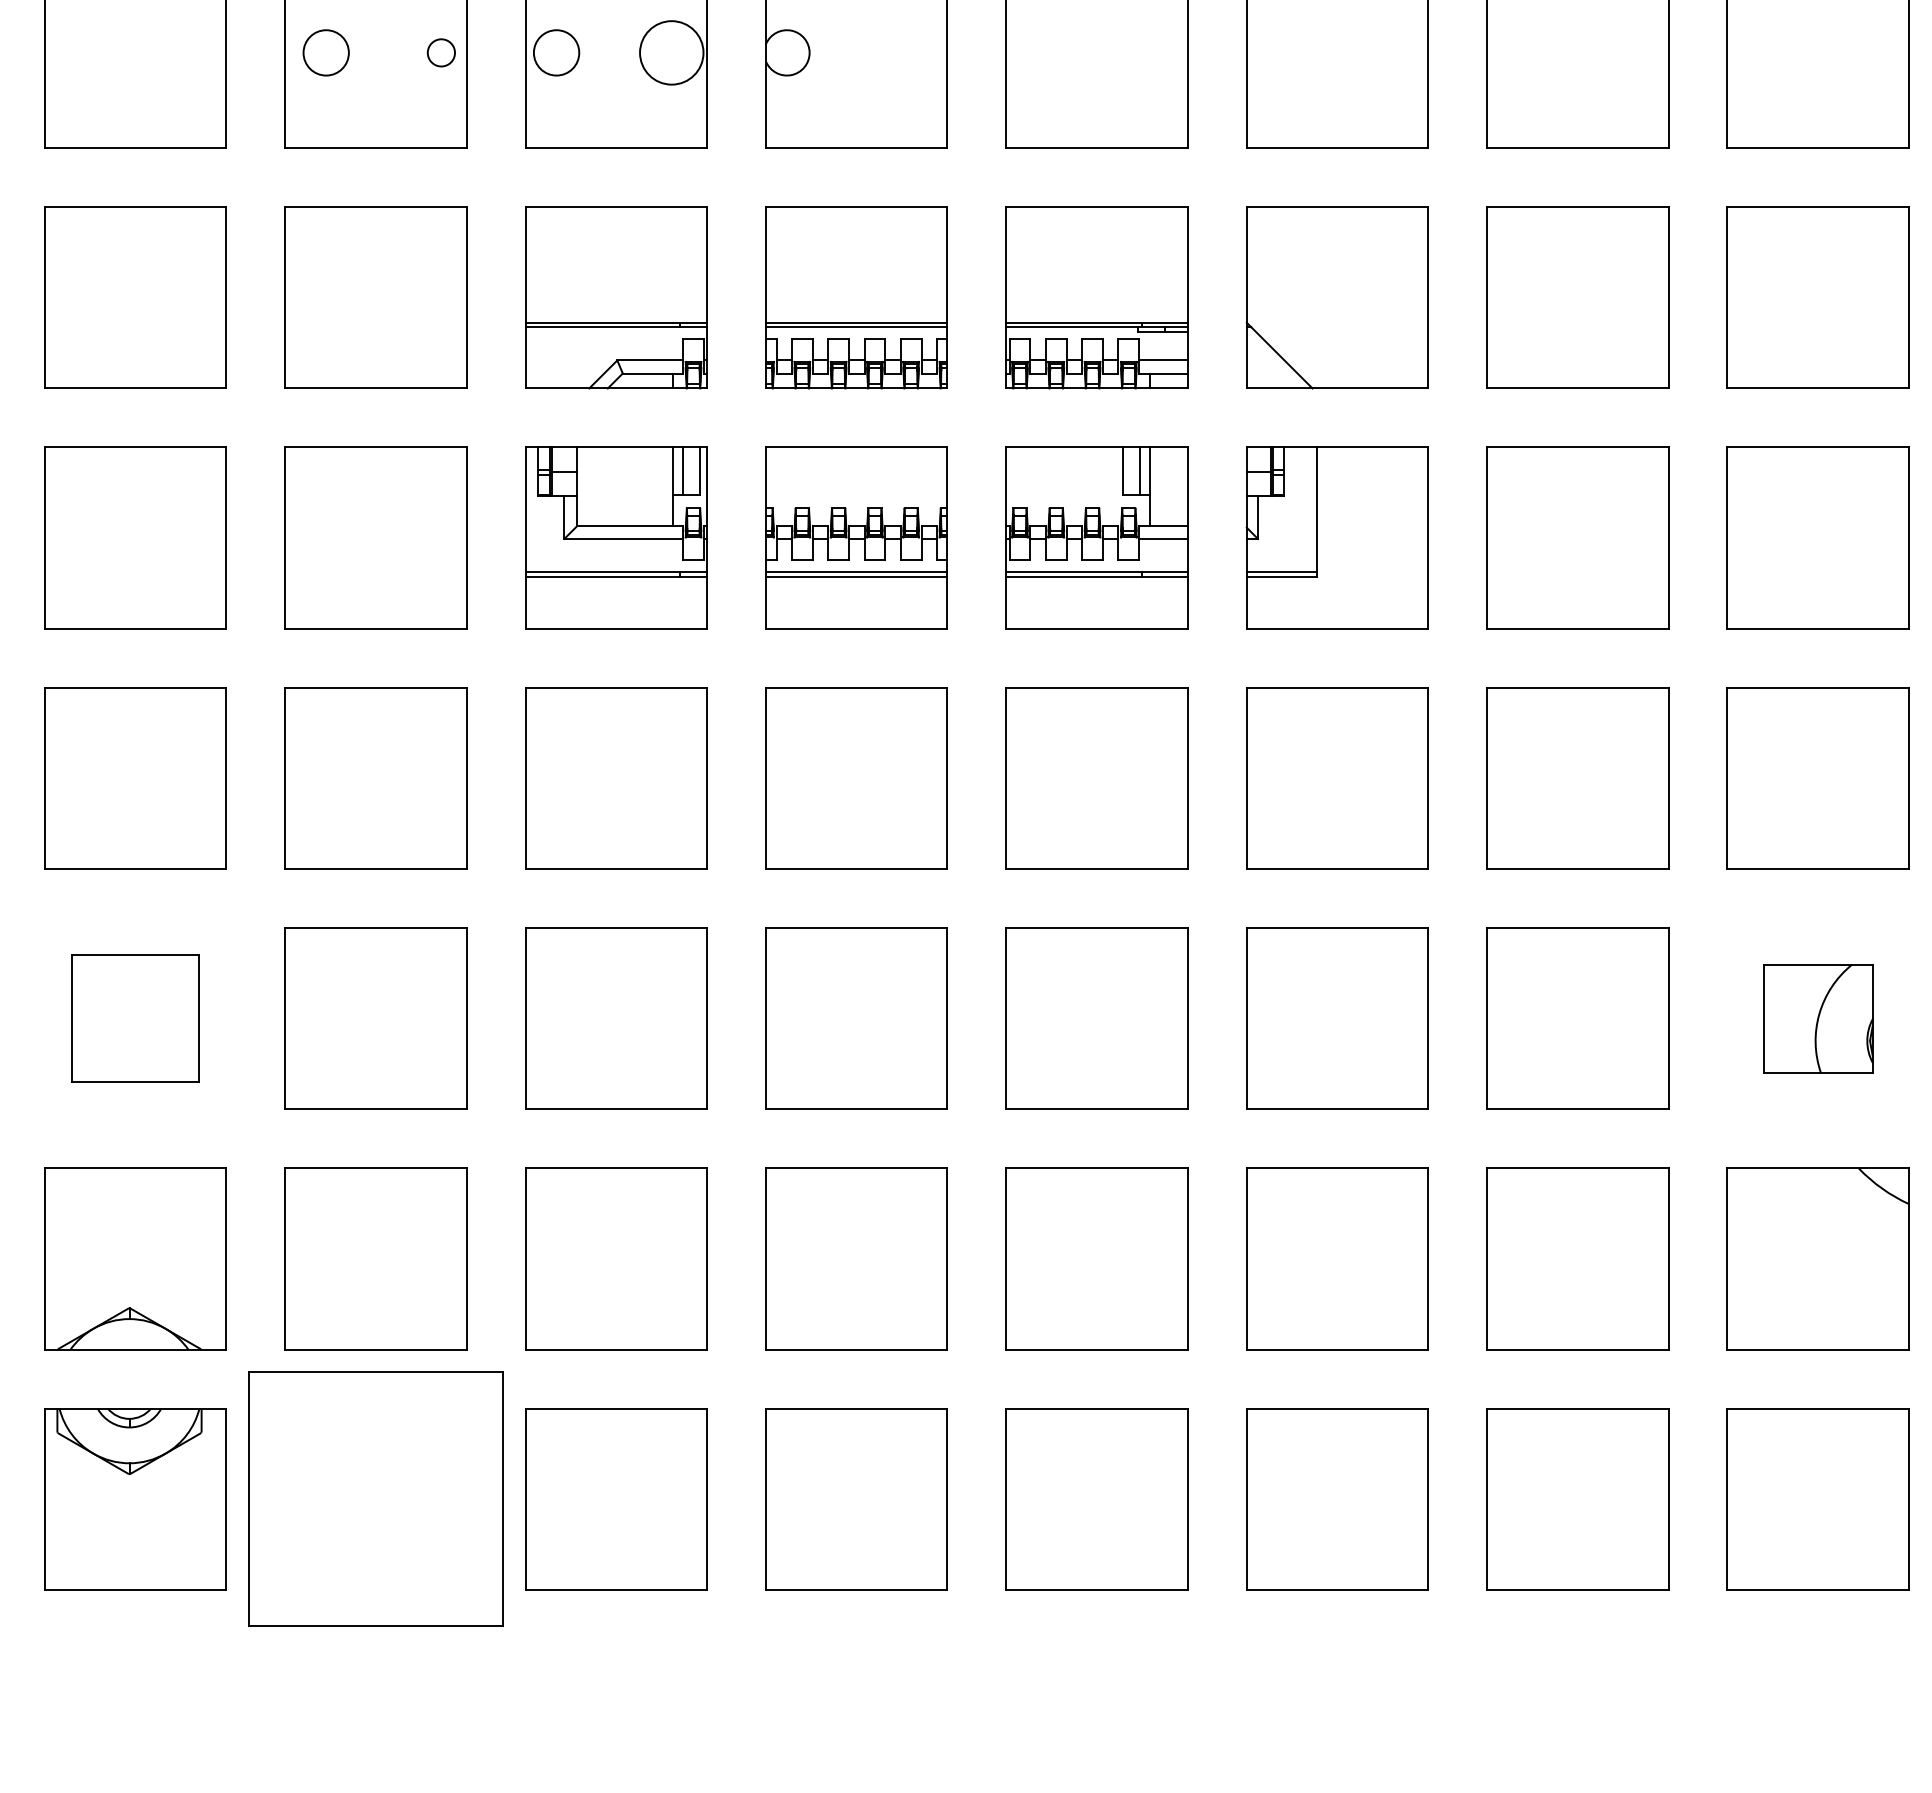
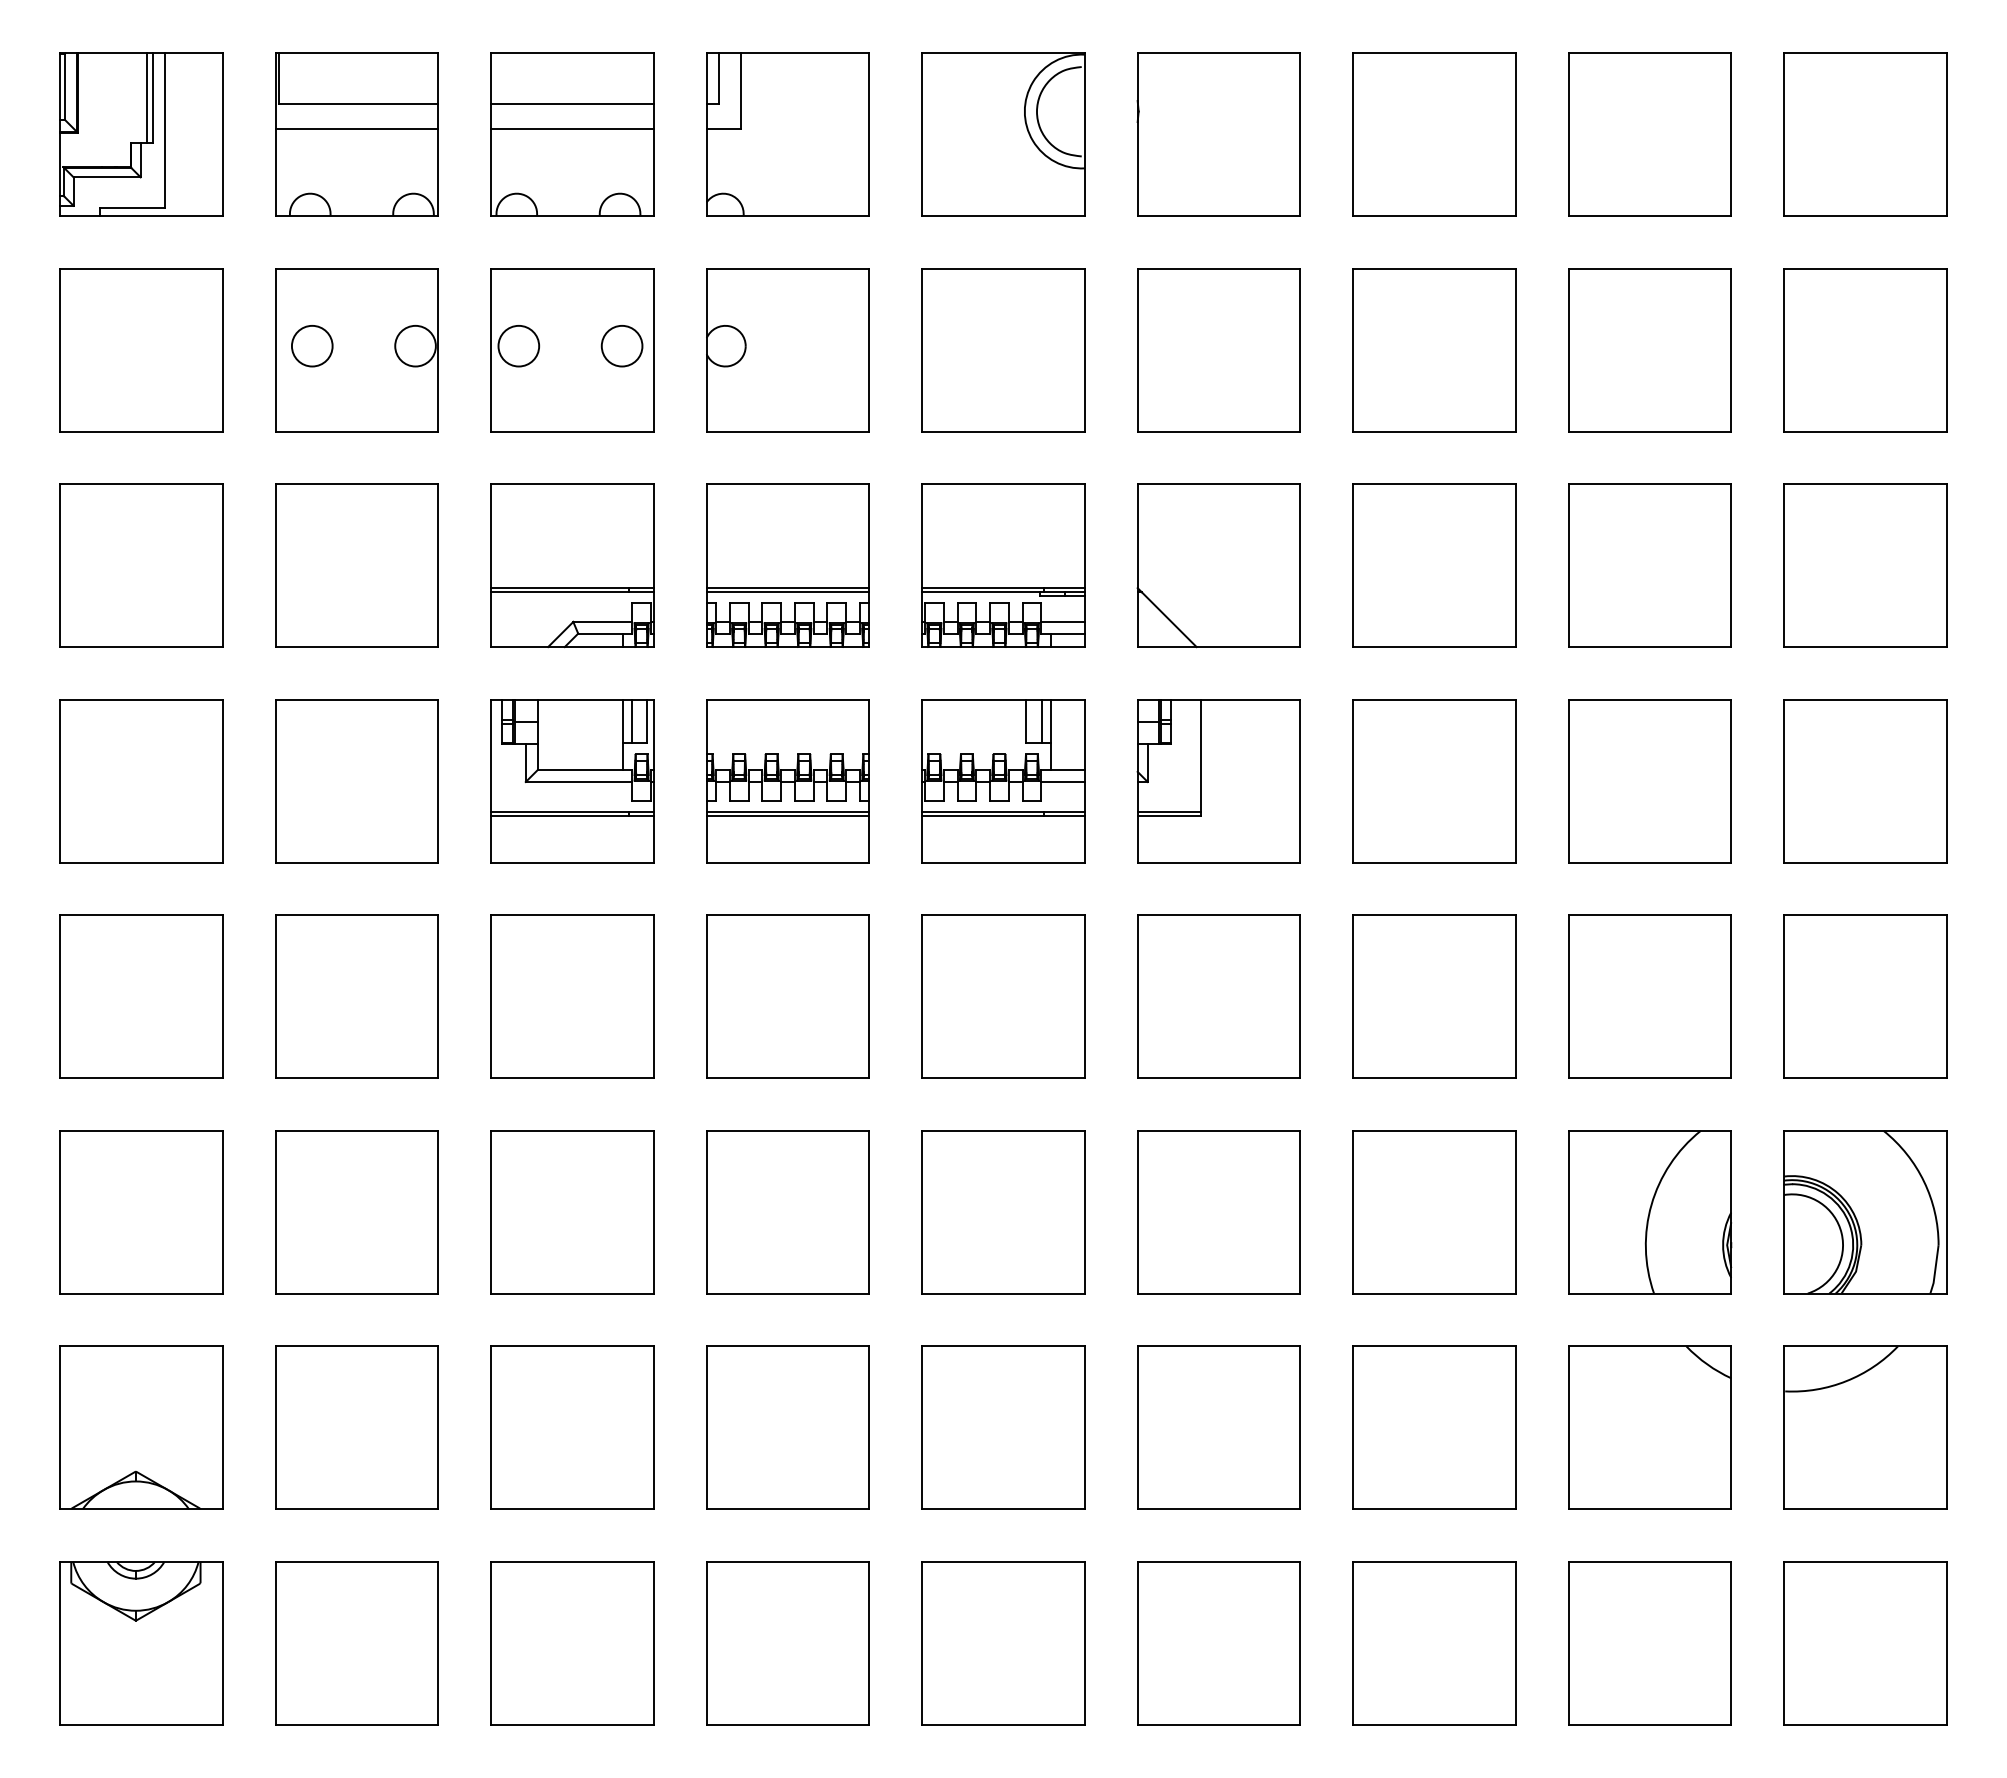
circle: (441, 52) -> (415, 345), size x1.67
circle: (671, 52) -> (621, 345), size x0.71
part: (135, 1019) -> (141, 1212), size x1.43
part: (1818, 1019) -> (1650, 1212), size x1.67
part: (375, 1499) -> (356, 1643), size x0.71

